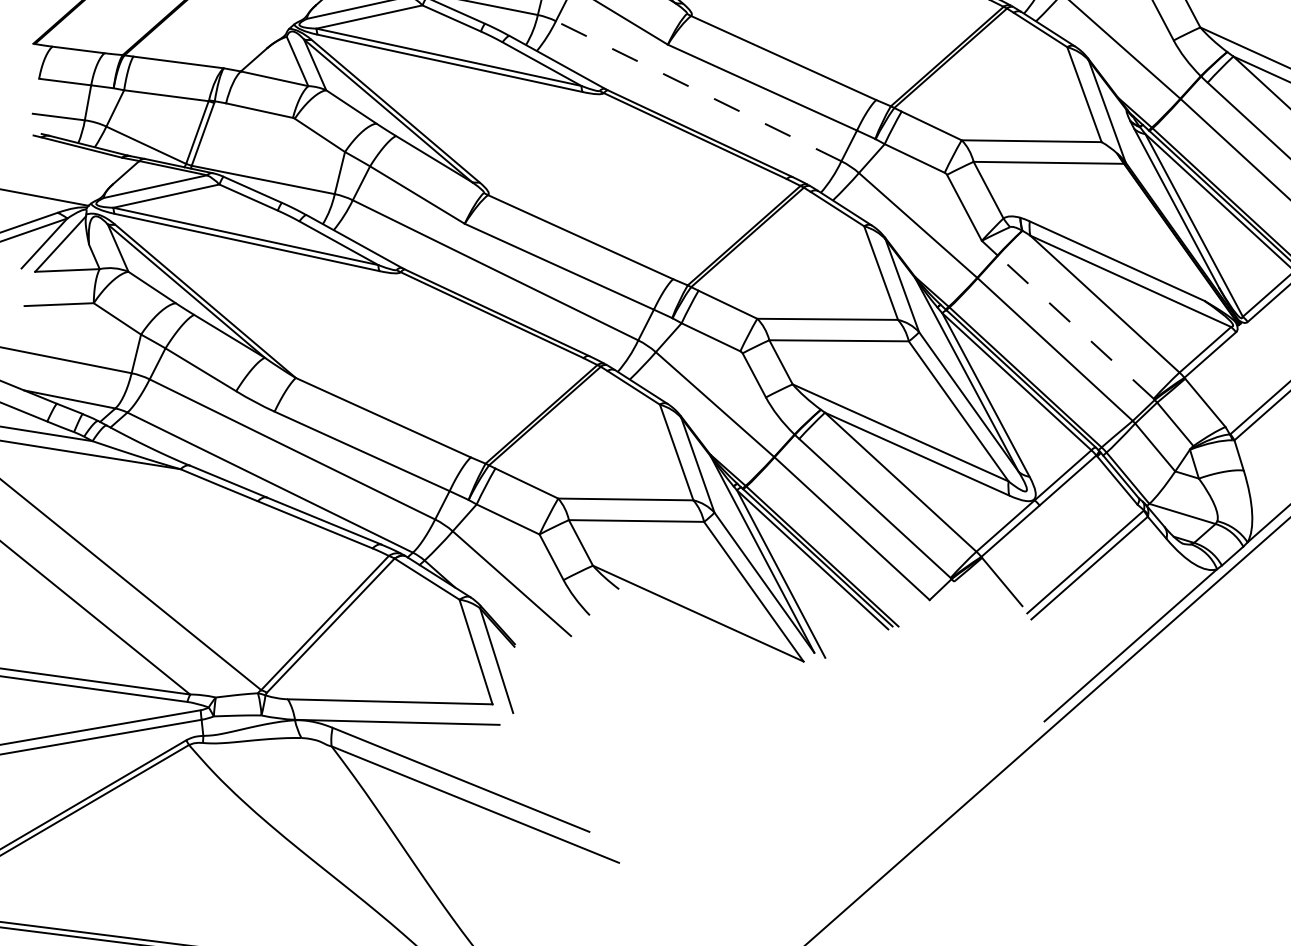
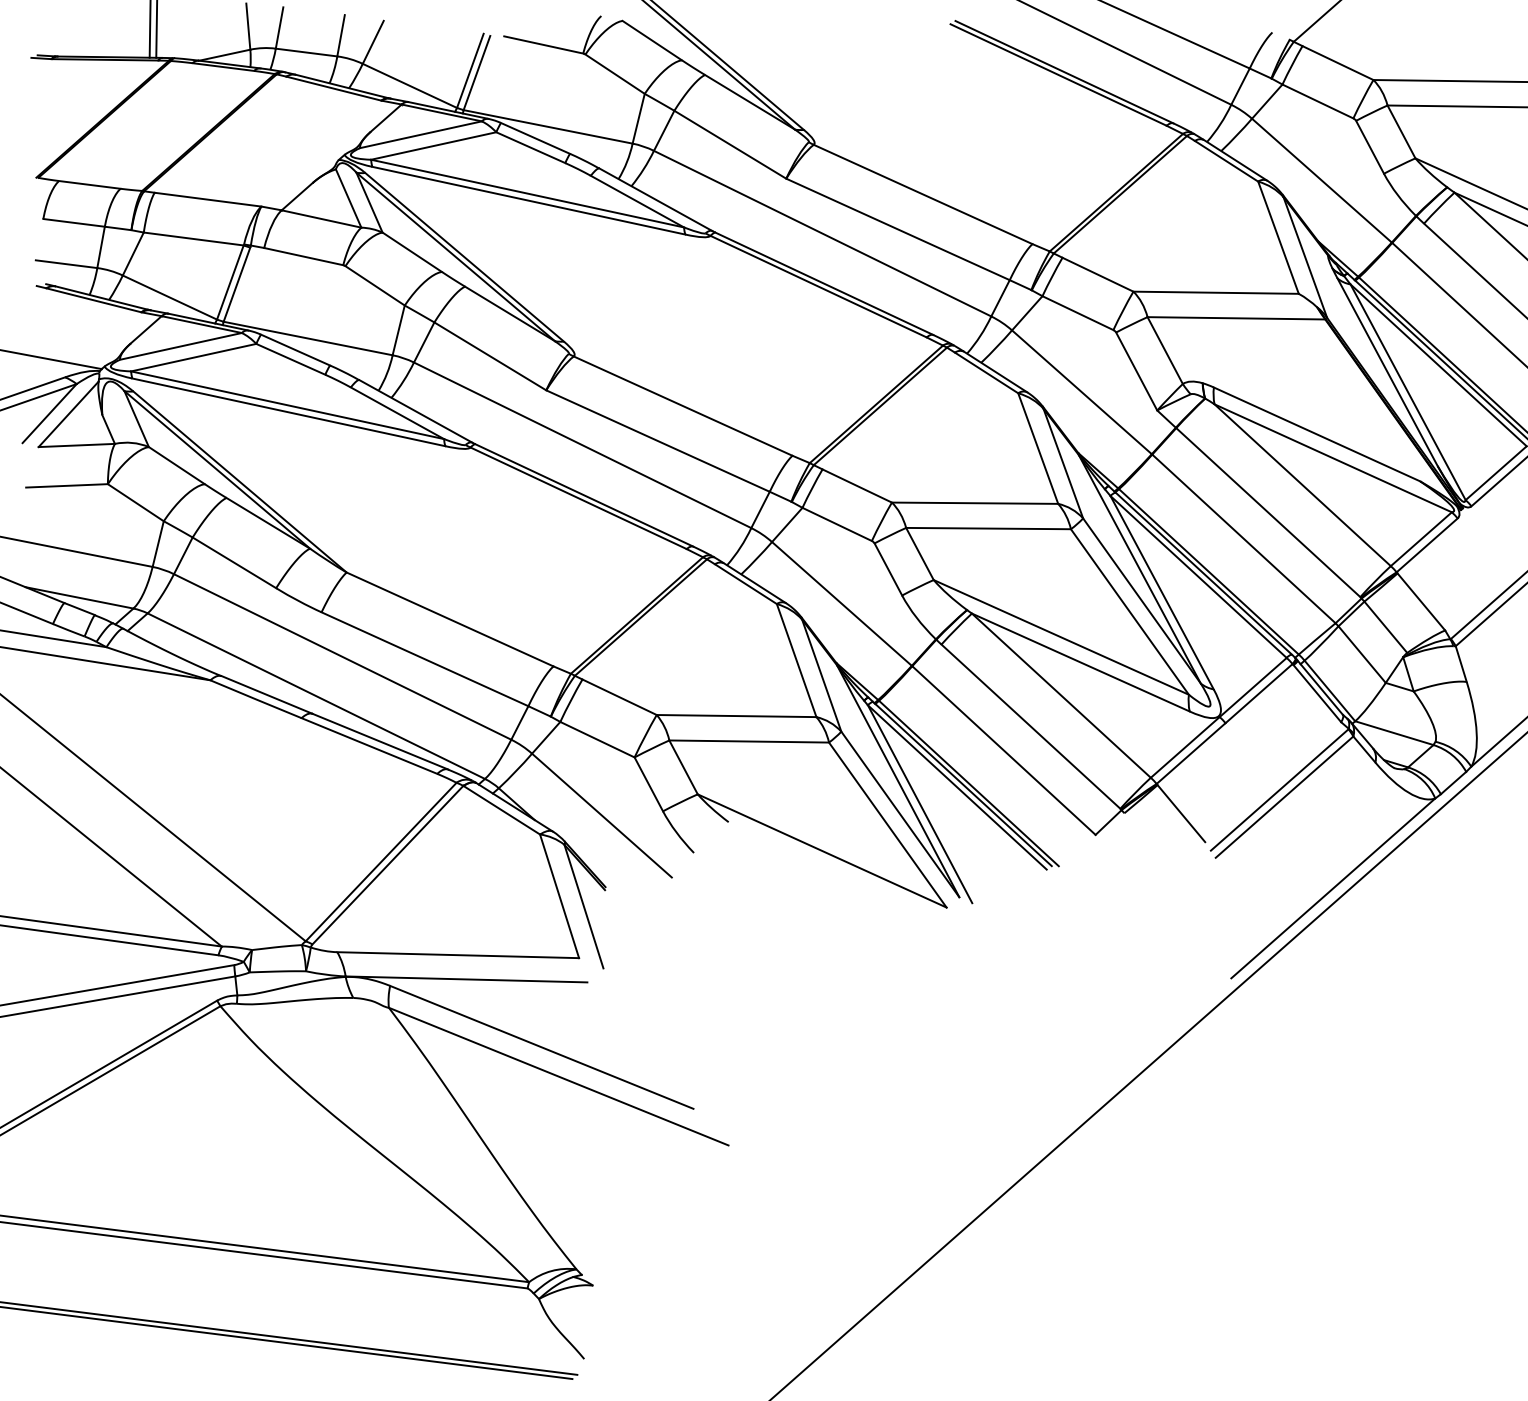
line: (698, 91) -> (822, 233), dashed -> solid
line: (1076, 327) -> (1268, 512), dashed -> solid

